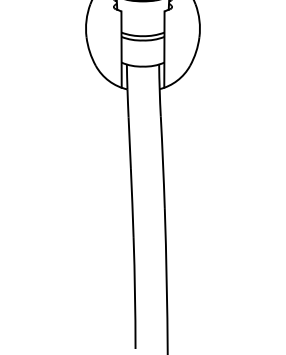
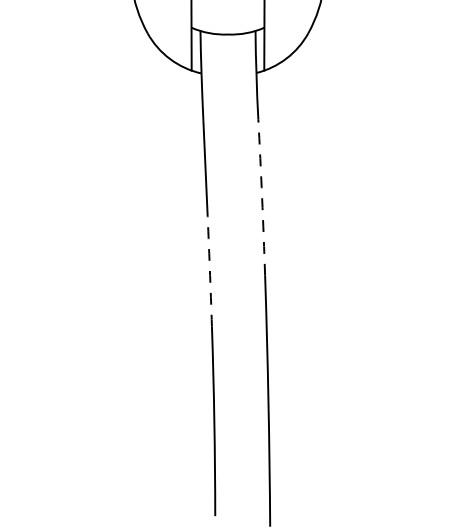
arc: (163, 162) -> (262, 198), solid -> dashed
arc: (132, 203) -> (210, 268), solid -> dashed

